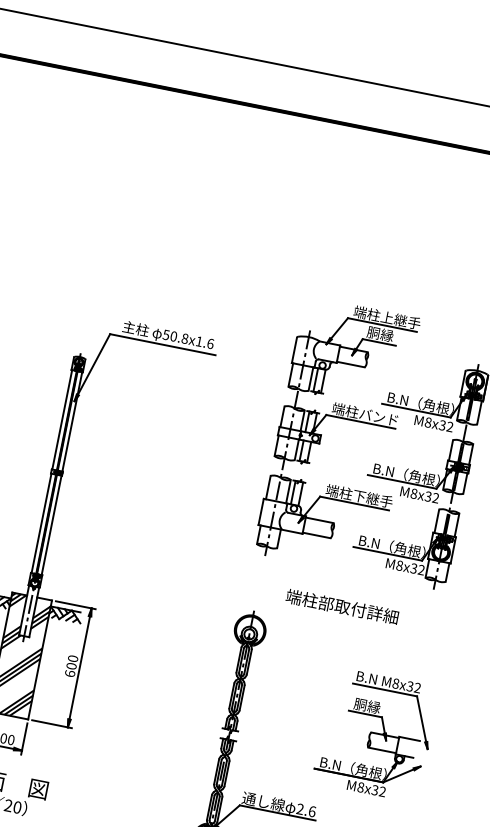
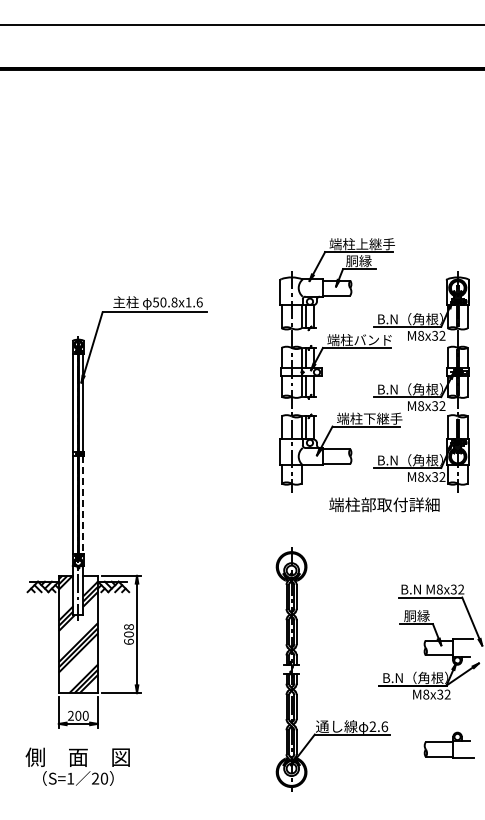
line: (51, 526) -> (83, 505), solid -> dashed
text: (342, 606) -> (384, 504), moved
text: (72, 659) -> (128, 627), 600 -> 608

